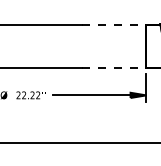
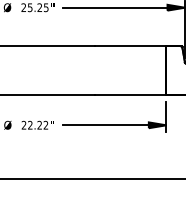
line: (114, 24) -> (130, 46), dashed -> solid
line: (114, 67) -> (130, 94), dashed -> solid

